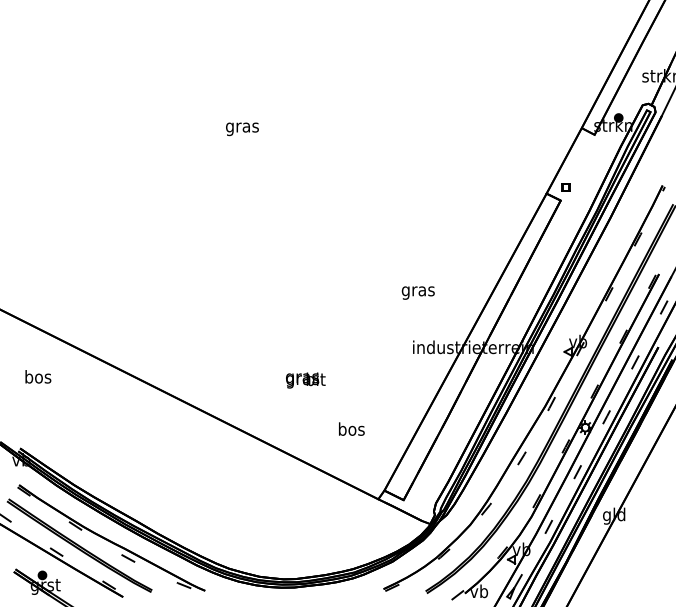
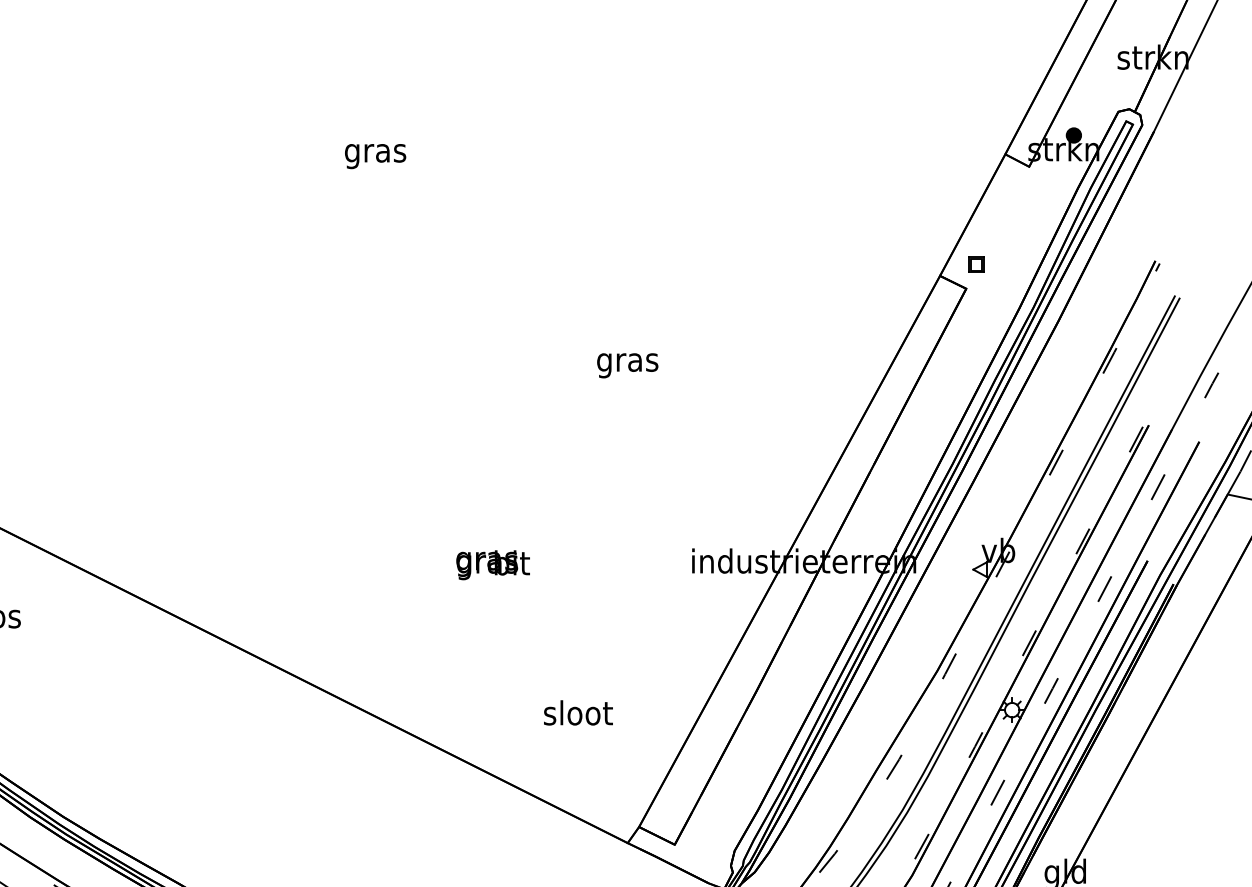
text: (417, 292) -> (626, 364), moved
text: (305, 380) -> (492, 565), moved
text: (351, 428) -> (577, 711), bos -> sloot

